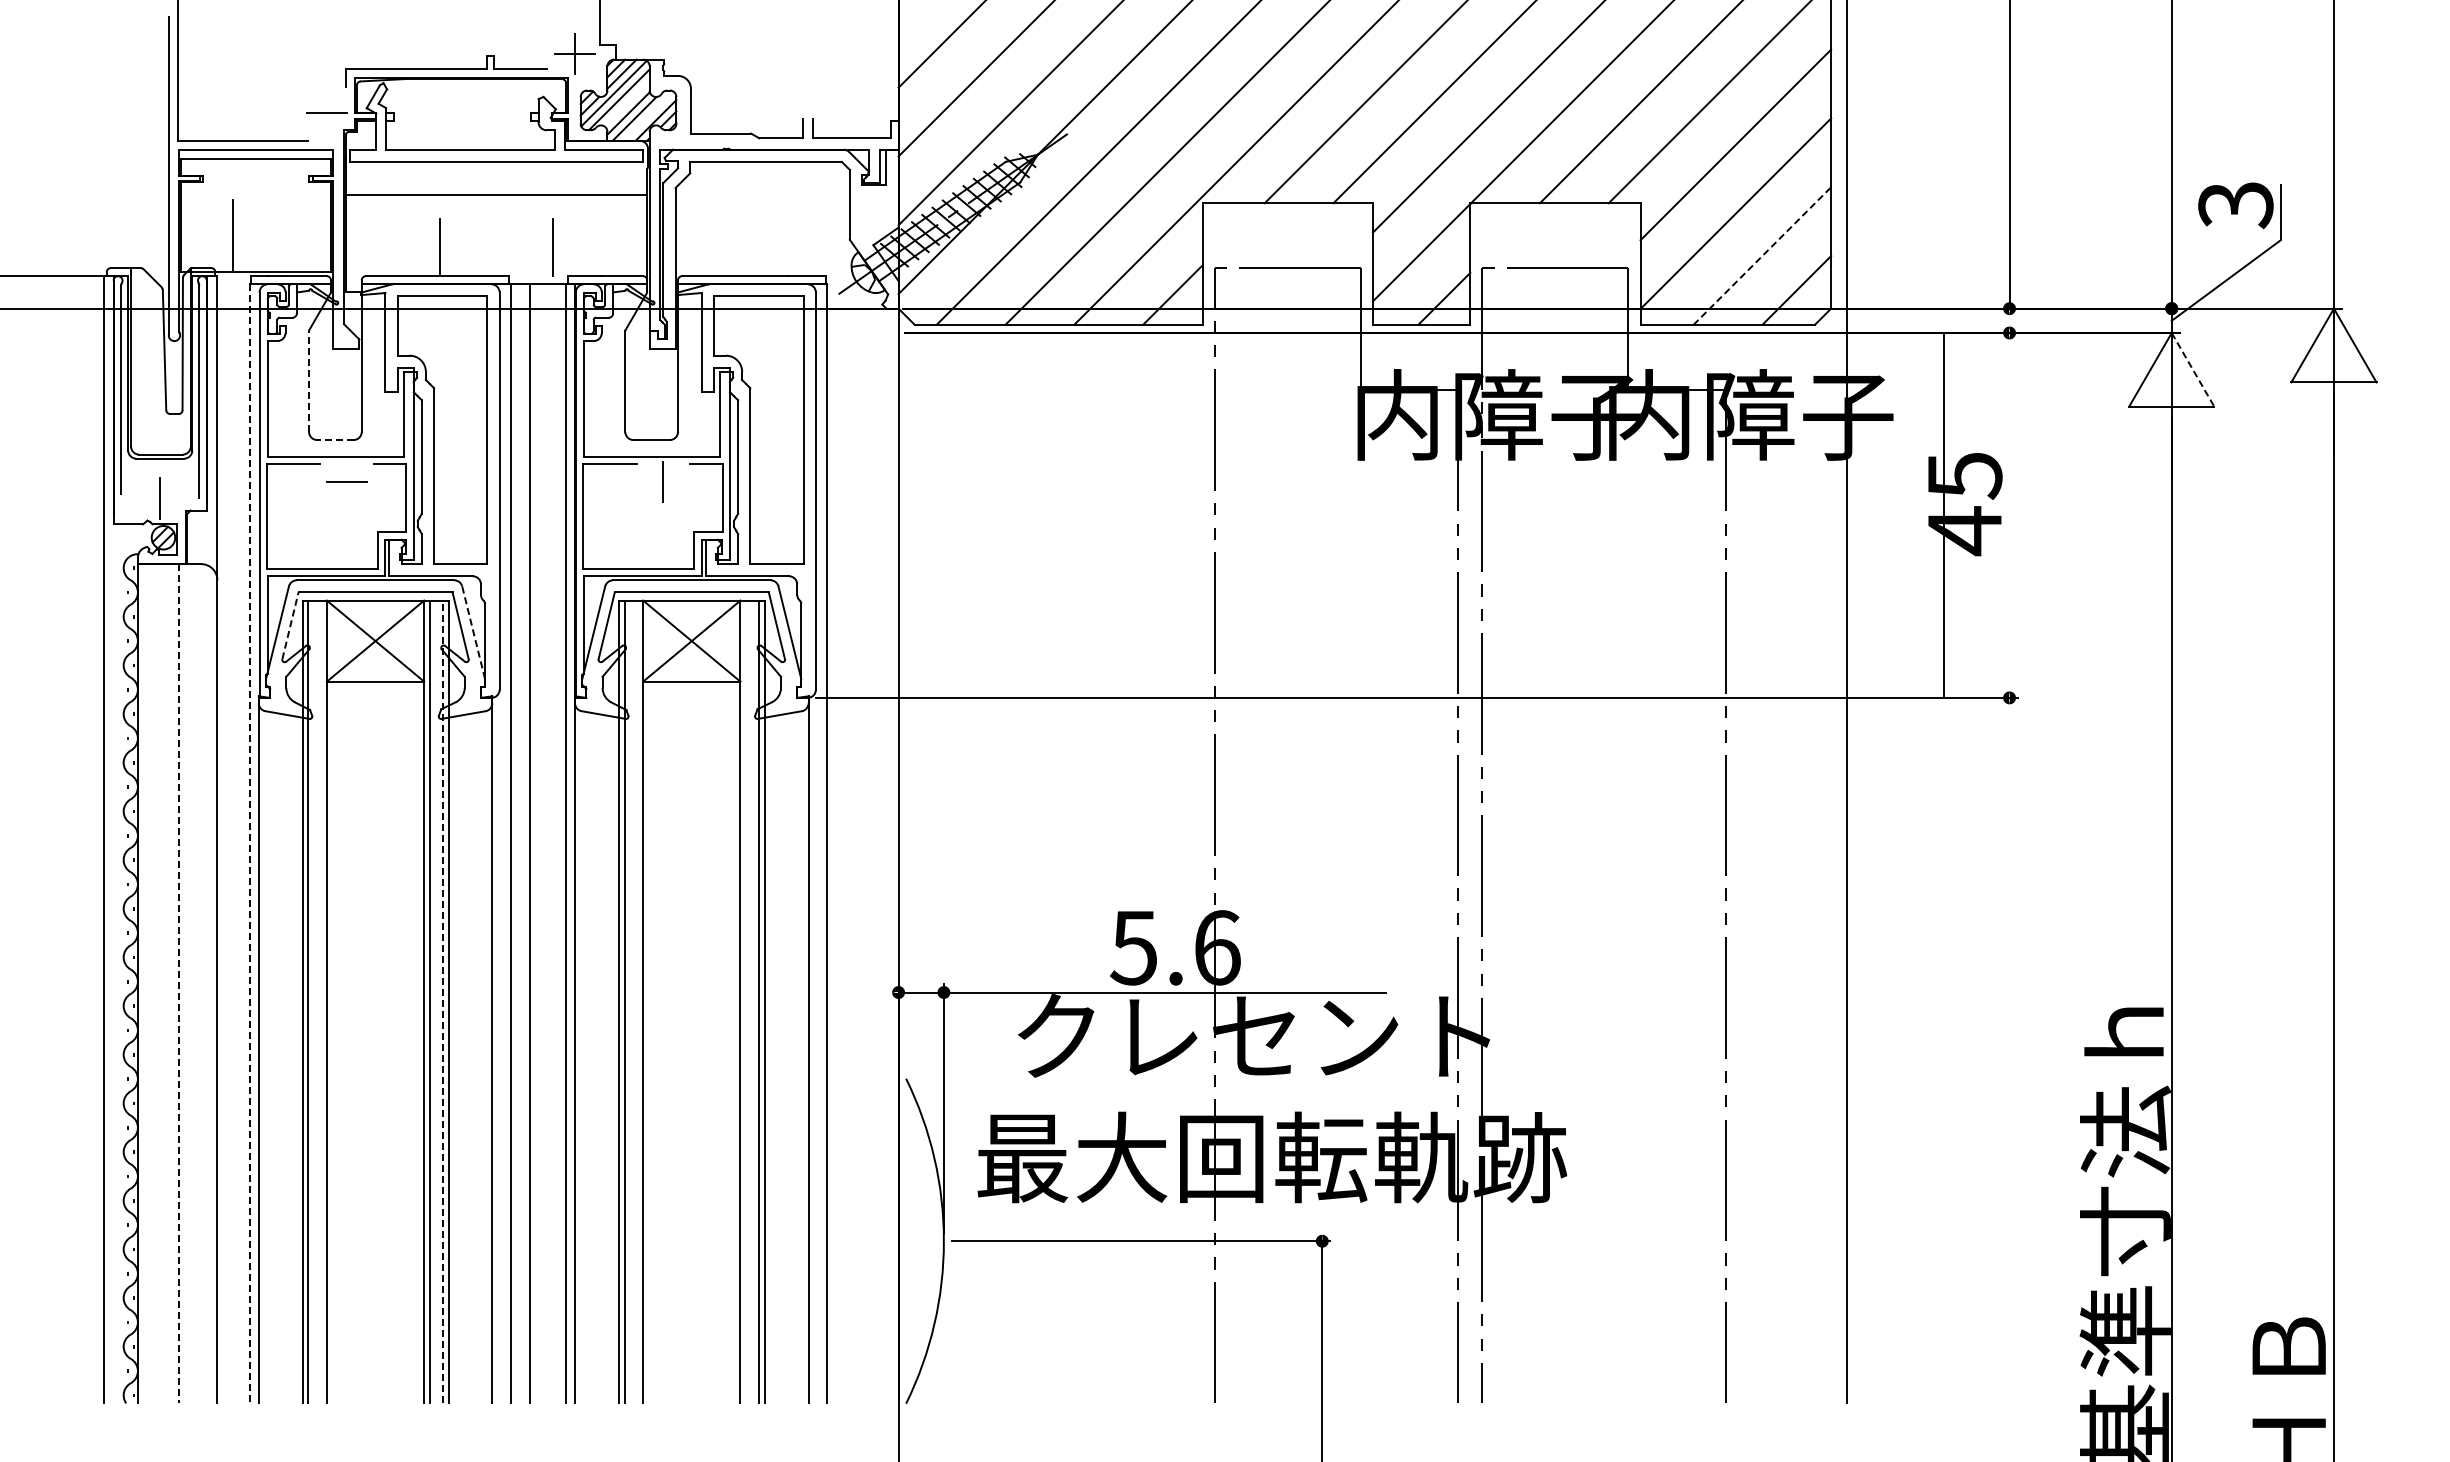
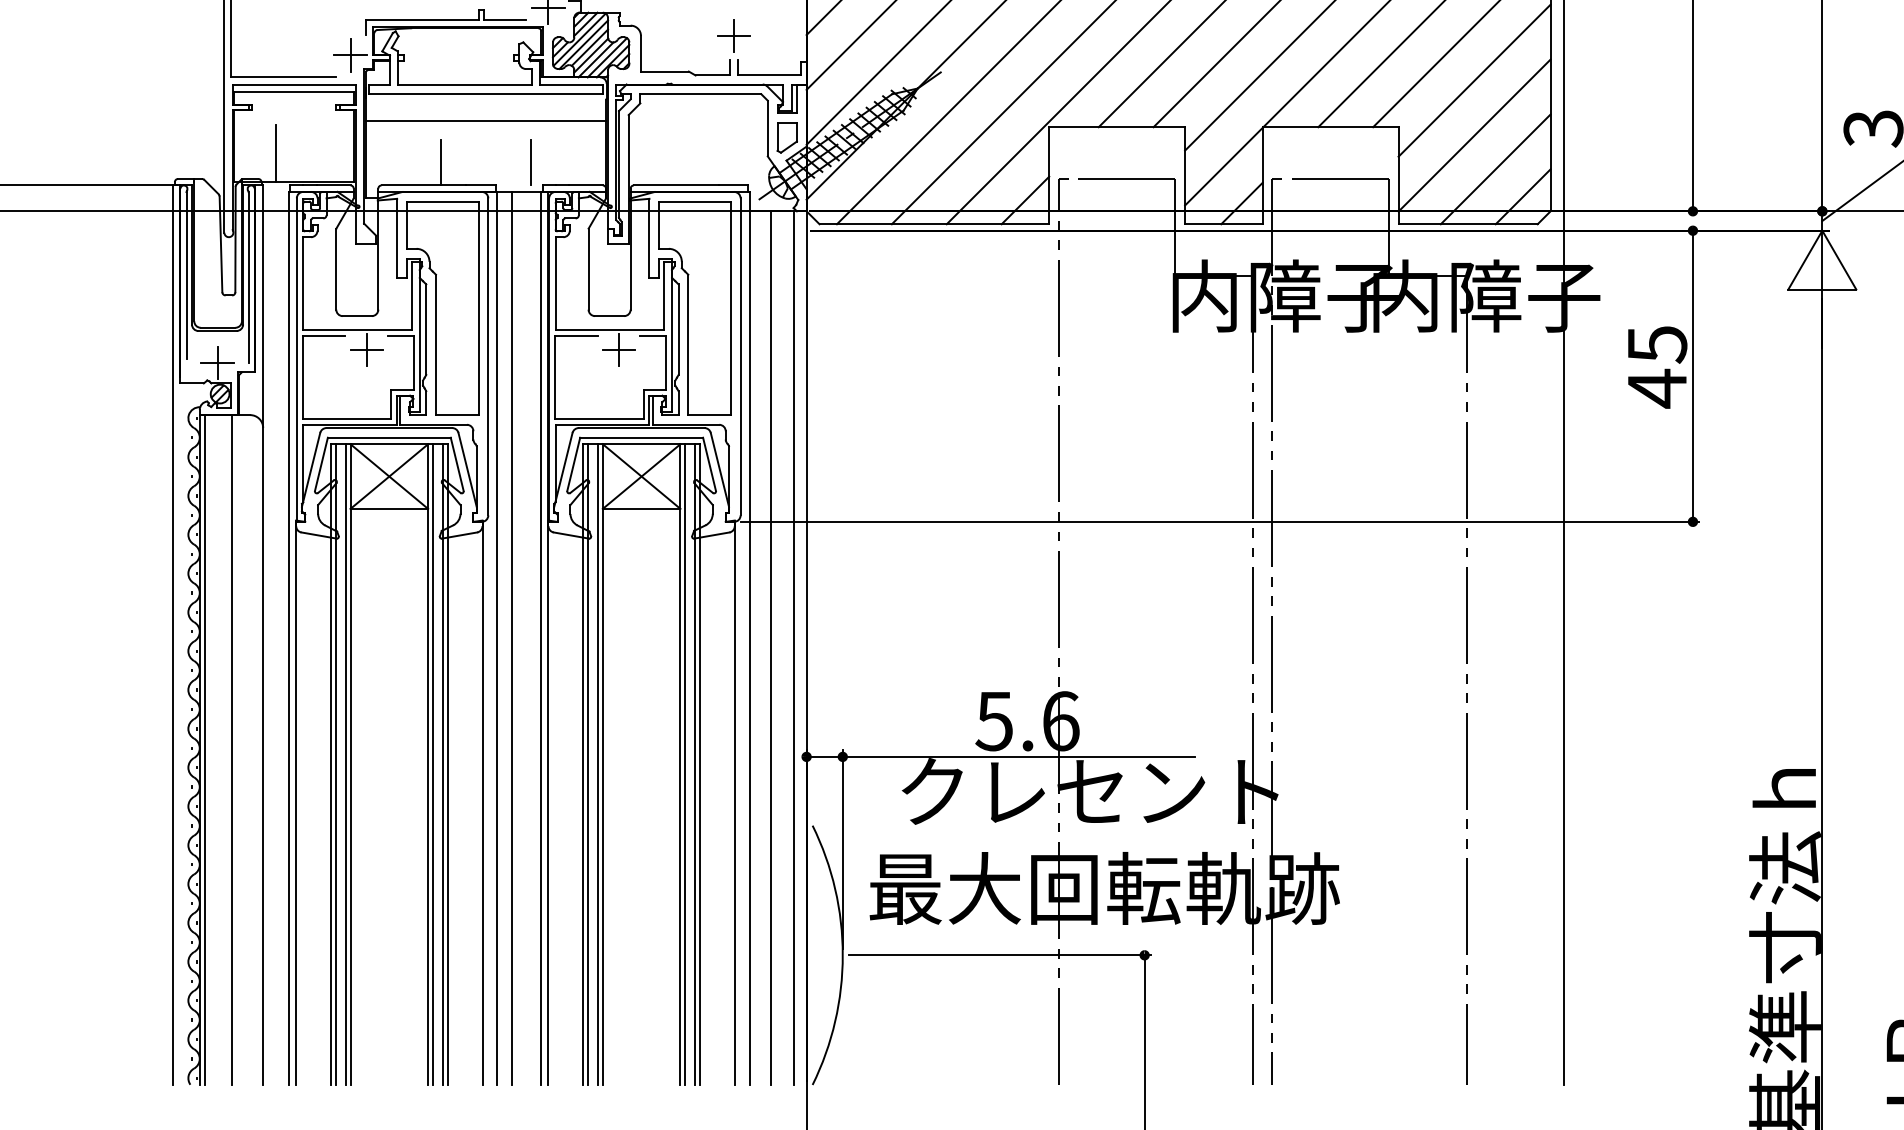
part: (807, 88) -> (733, 35), added
line: (626, 103) -> (589, 47), added
line: (326, 112) -> (350, 54), added
line: (648, 115) -> (607, 57), added
part: (874, 216) -> (787, 137), added
line: (1762, 255) -> (1495, 168), dashed -> solid
line: (2193, 369) -> (1839, 259), dashed -> solid
line: (309, 381) -> (336, 269), dashed -> solid
line: (334, 440) -> (356, 316), dashed -> solid
line: (347, 481) -> (366, 349), added
line: (663, 482) -> (619, 350), added
line: (159, 498) -> (216, 362), added
line: (1943, 514) -> (1692, 375), moved
line: (290, 625) -> (321, 464), dashed -> solid
line: (473, 632) -> (467, 469), dashed -> solid
line: (249, 843) -> (288, 638), dashed -> solid
line: (854, 855) -> (771, 647), added
line: (882, 855) -> (793, 647), added
line: (144, 983) -> (205, 749), added
line: (178, 983) -> (232, 749), dashed -> solid
line: (321, 1001) -> (346, 764), added
line: (442, 1001) -> (442, 764), dashed -> solid
line: (637, 1001) -> (598, 764), added
line: (746, 1001) -> (685, 764), added

